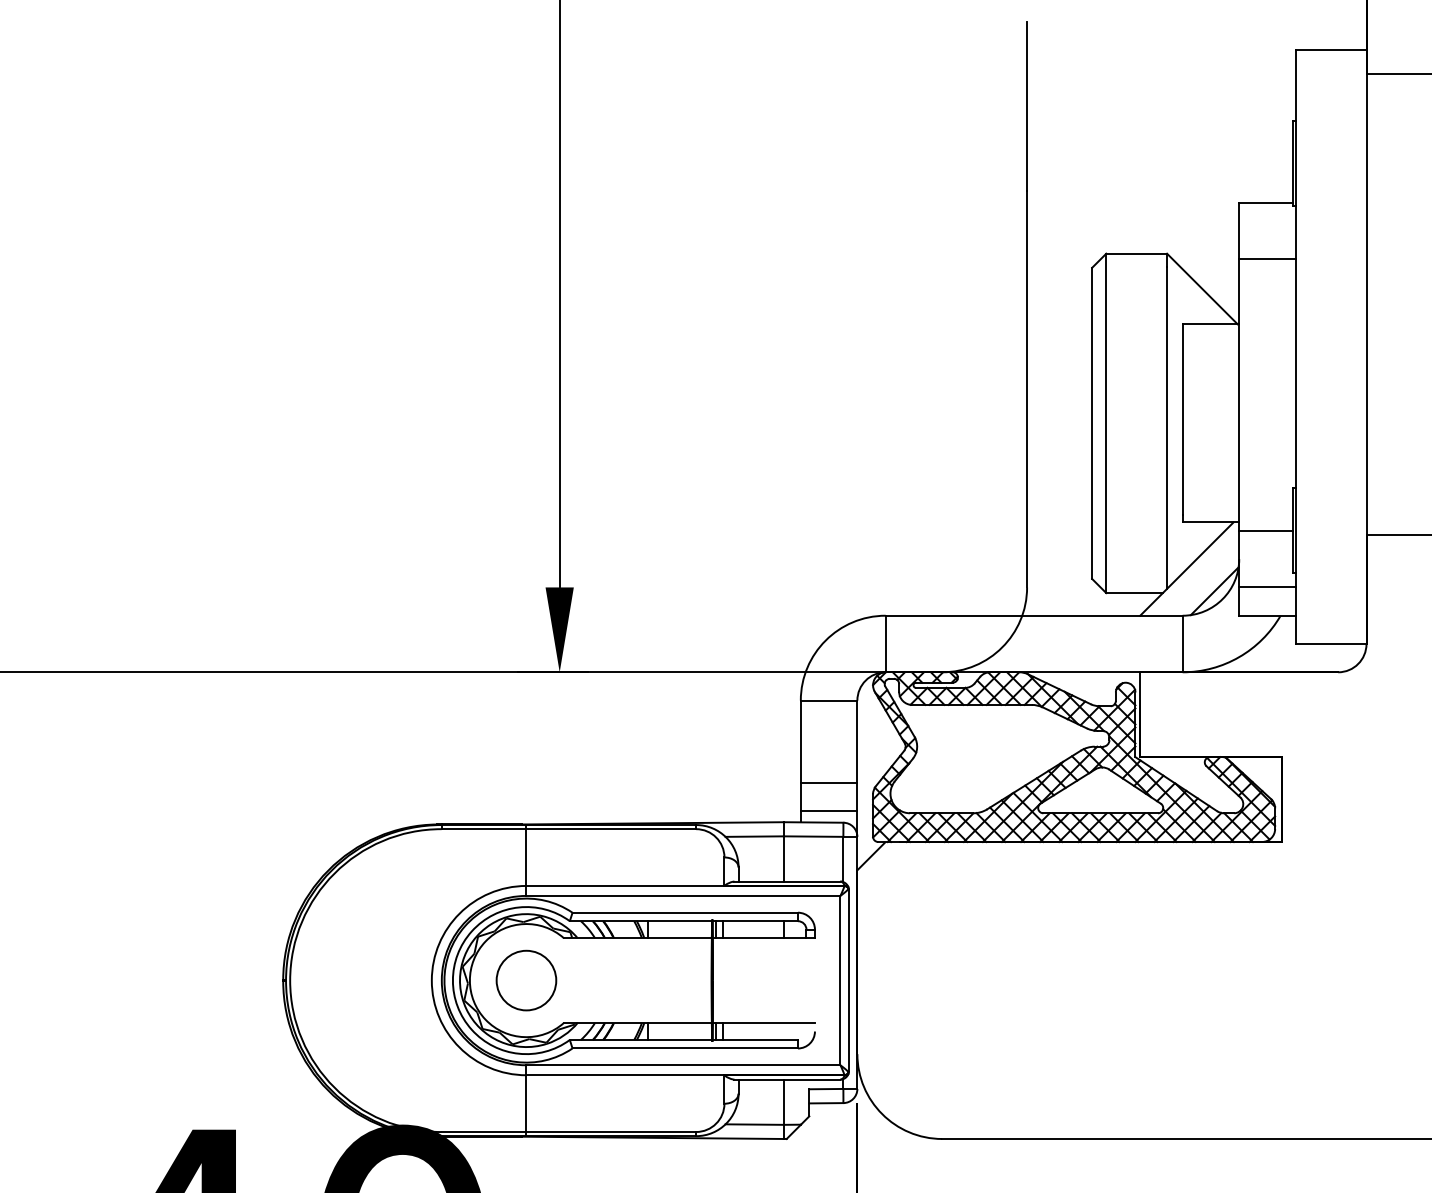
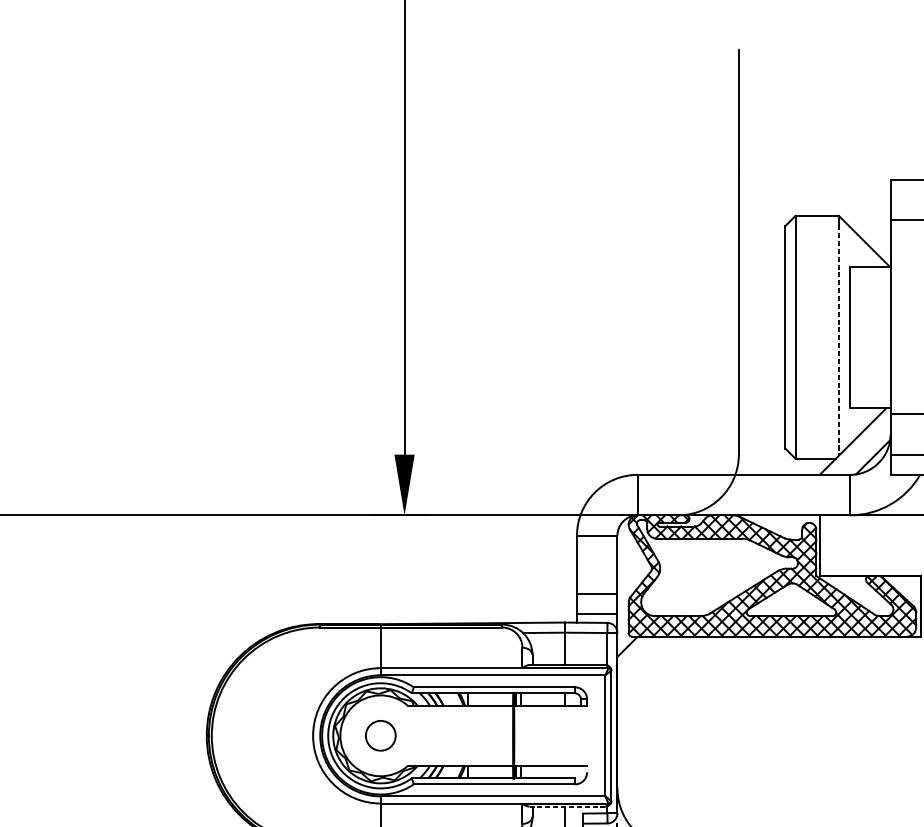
line: (1167, 428) -> (839, 340), solid -> dashed
circle: (526, 980) -> (380, 735), size x0.7
line: (787, 1079) -> (567, 806), solid -> dashed

